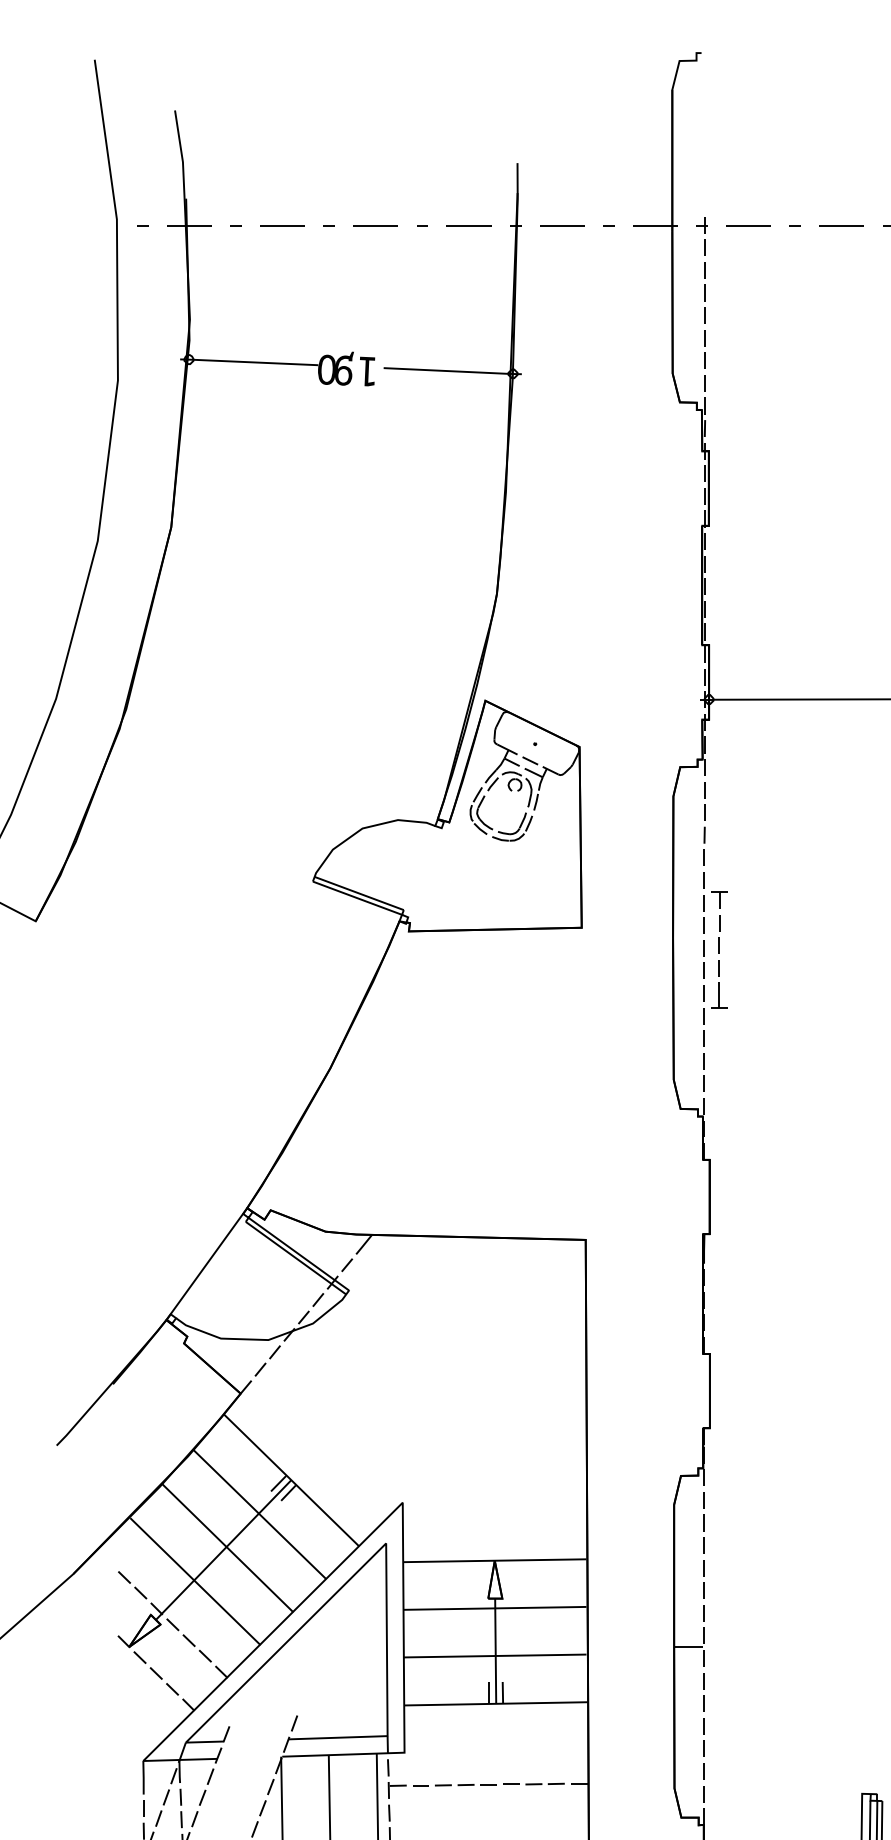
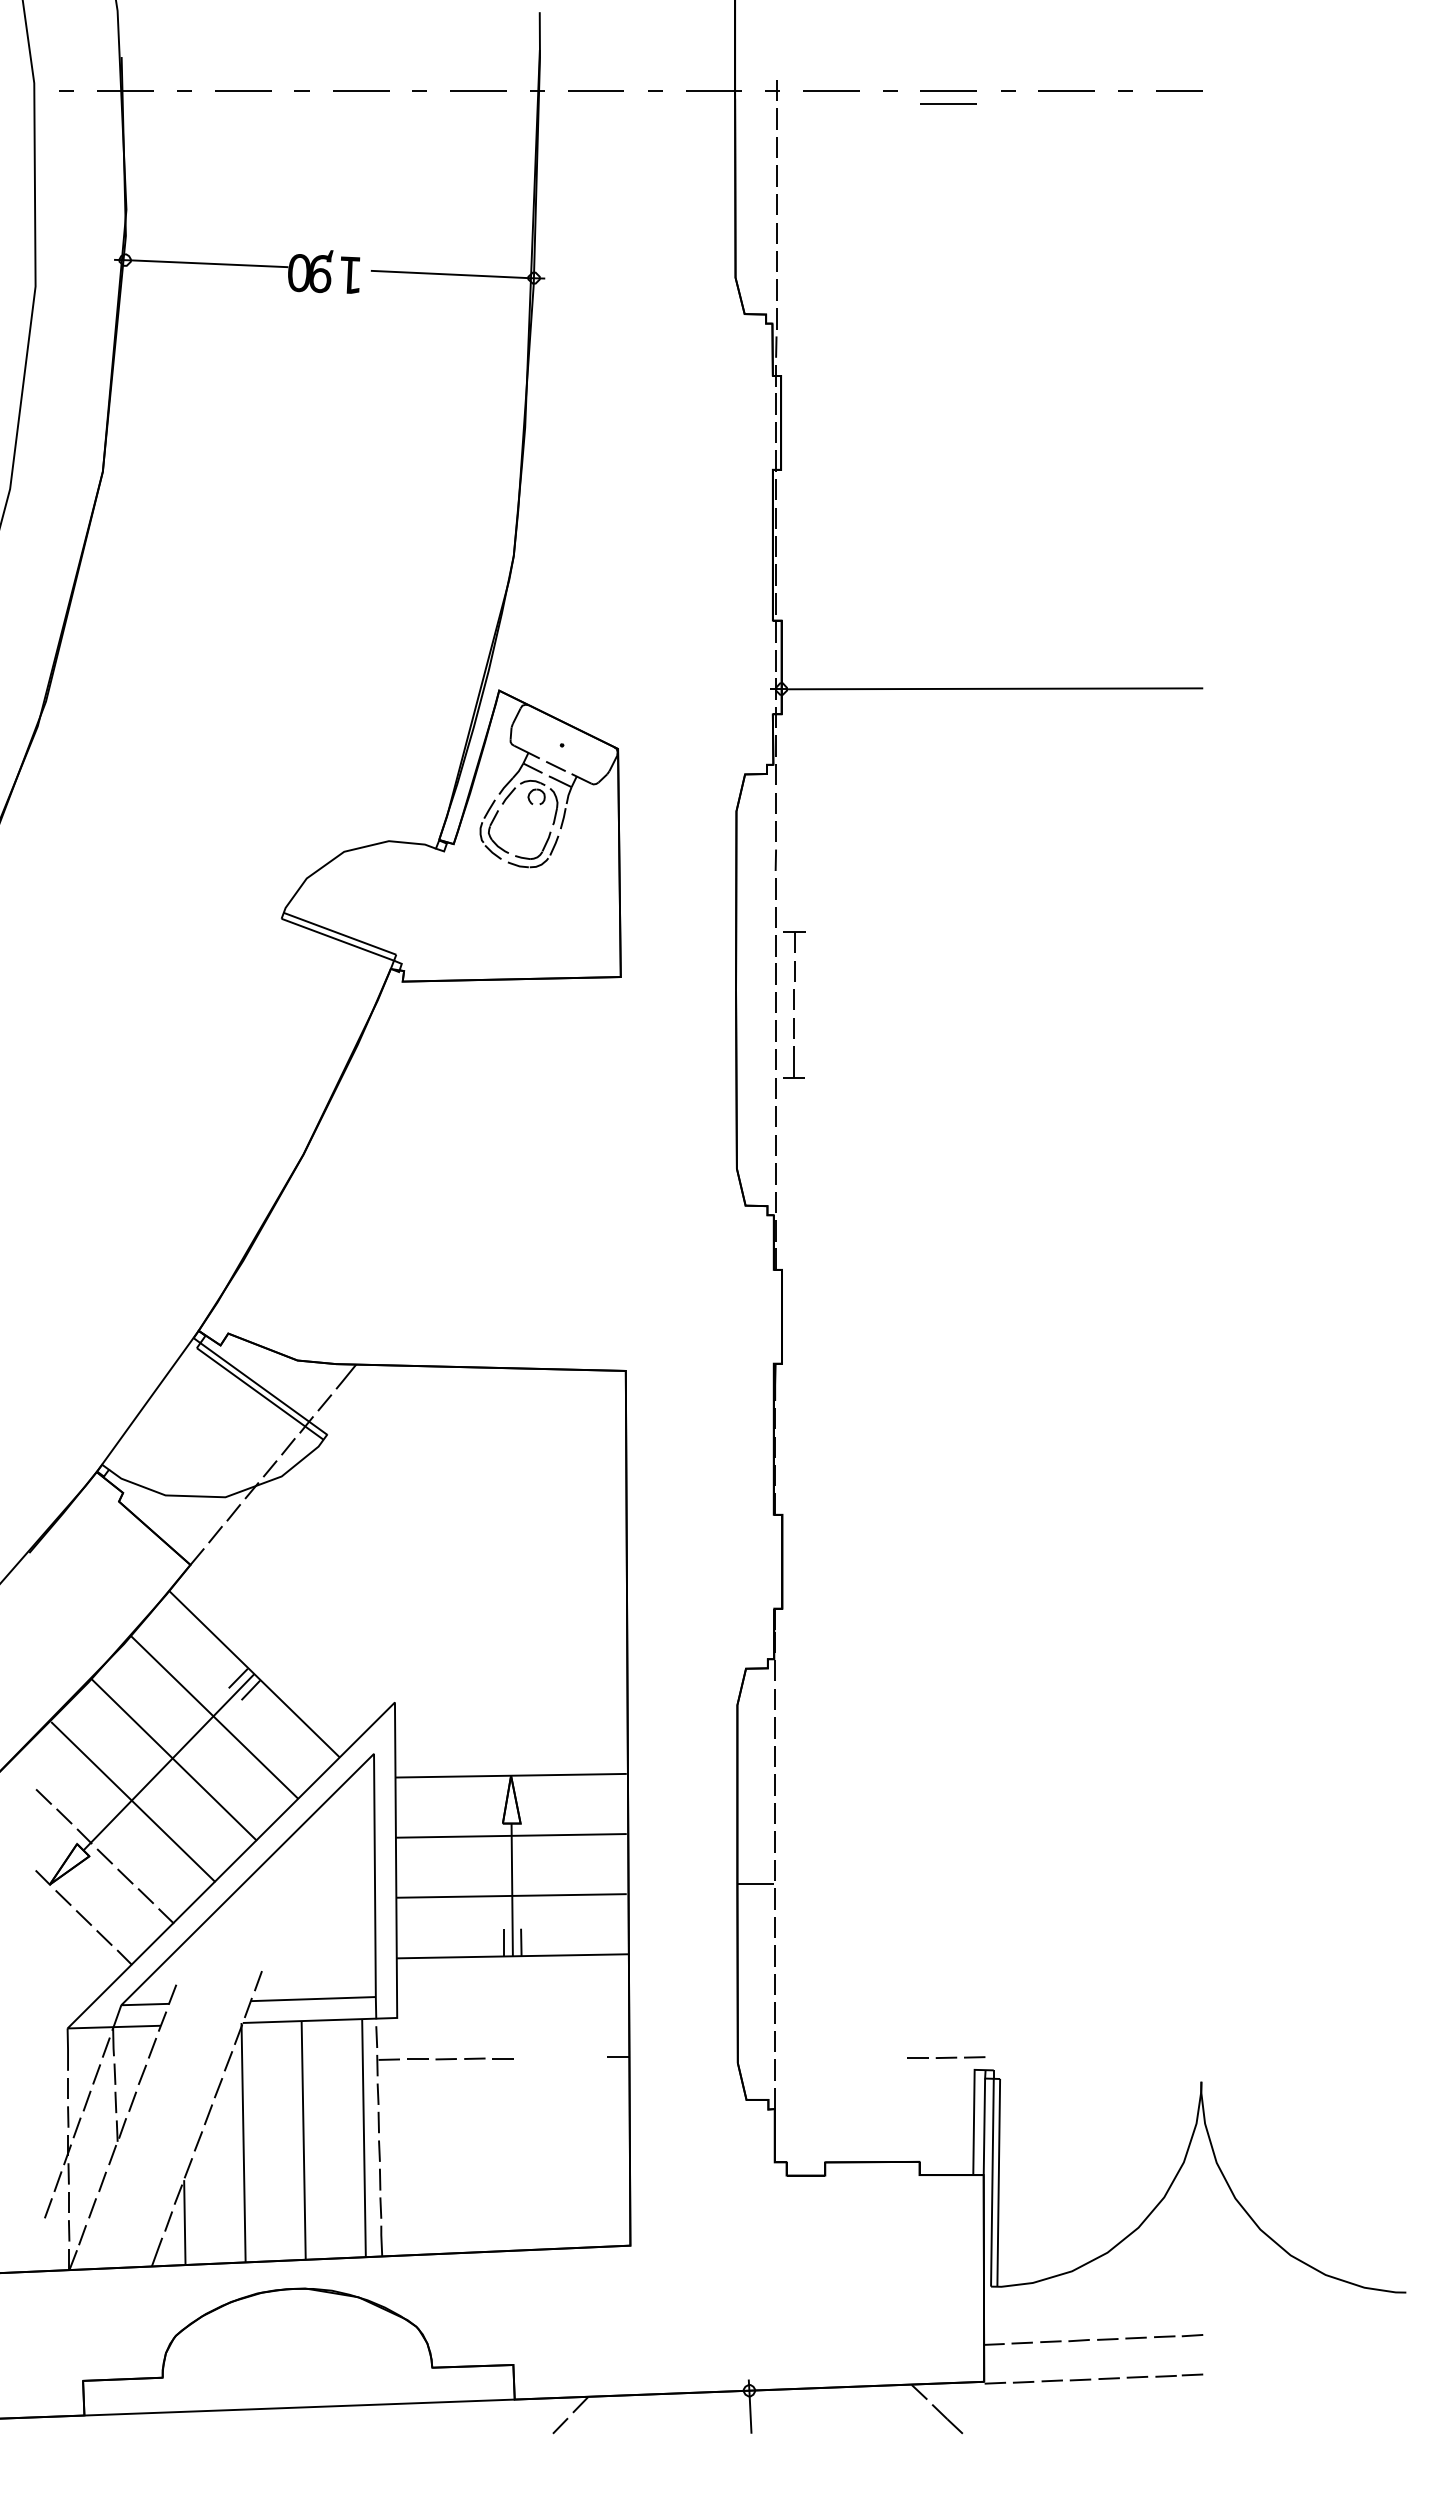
line: (841, 235) -> (948, 103), added
line: (533, 1784) -> (946, 2057), moved

